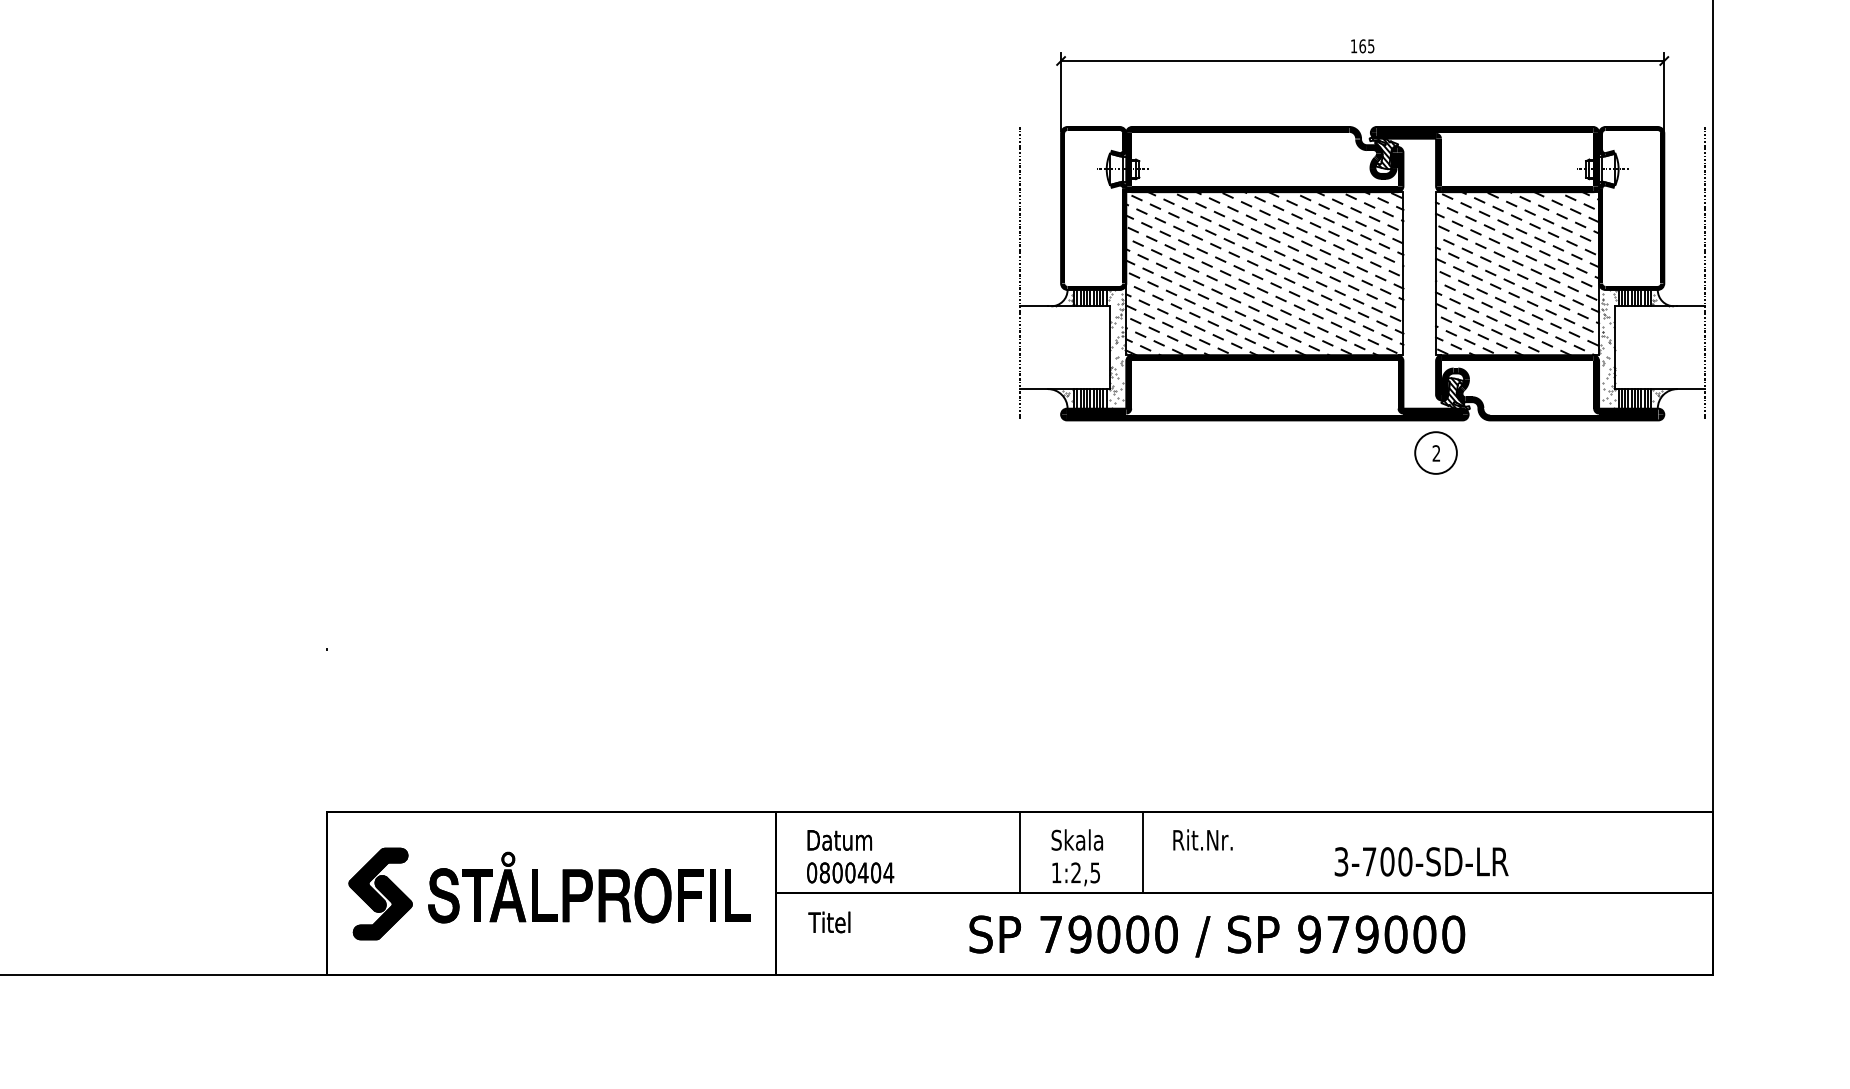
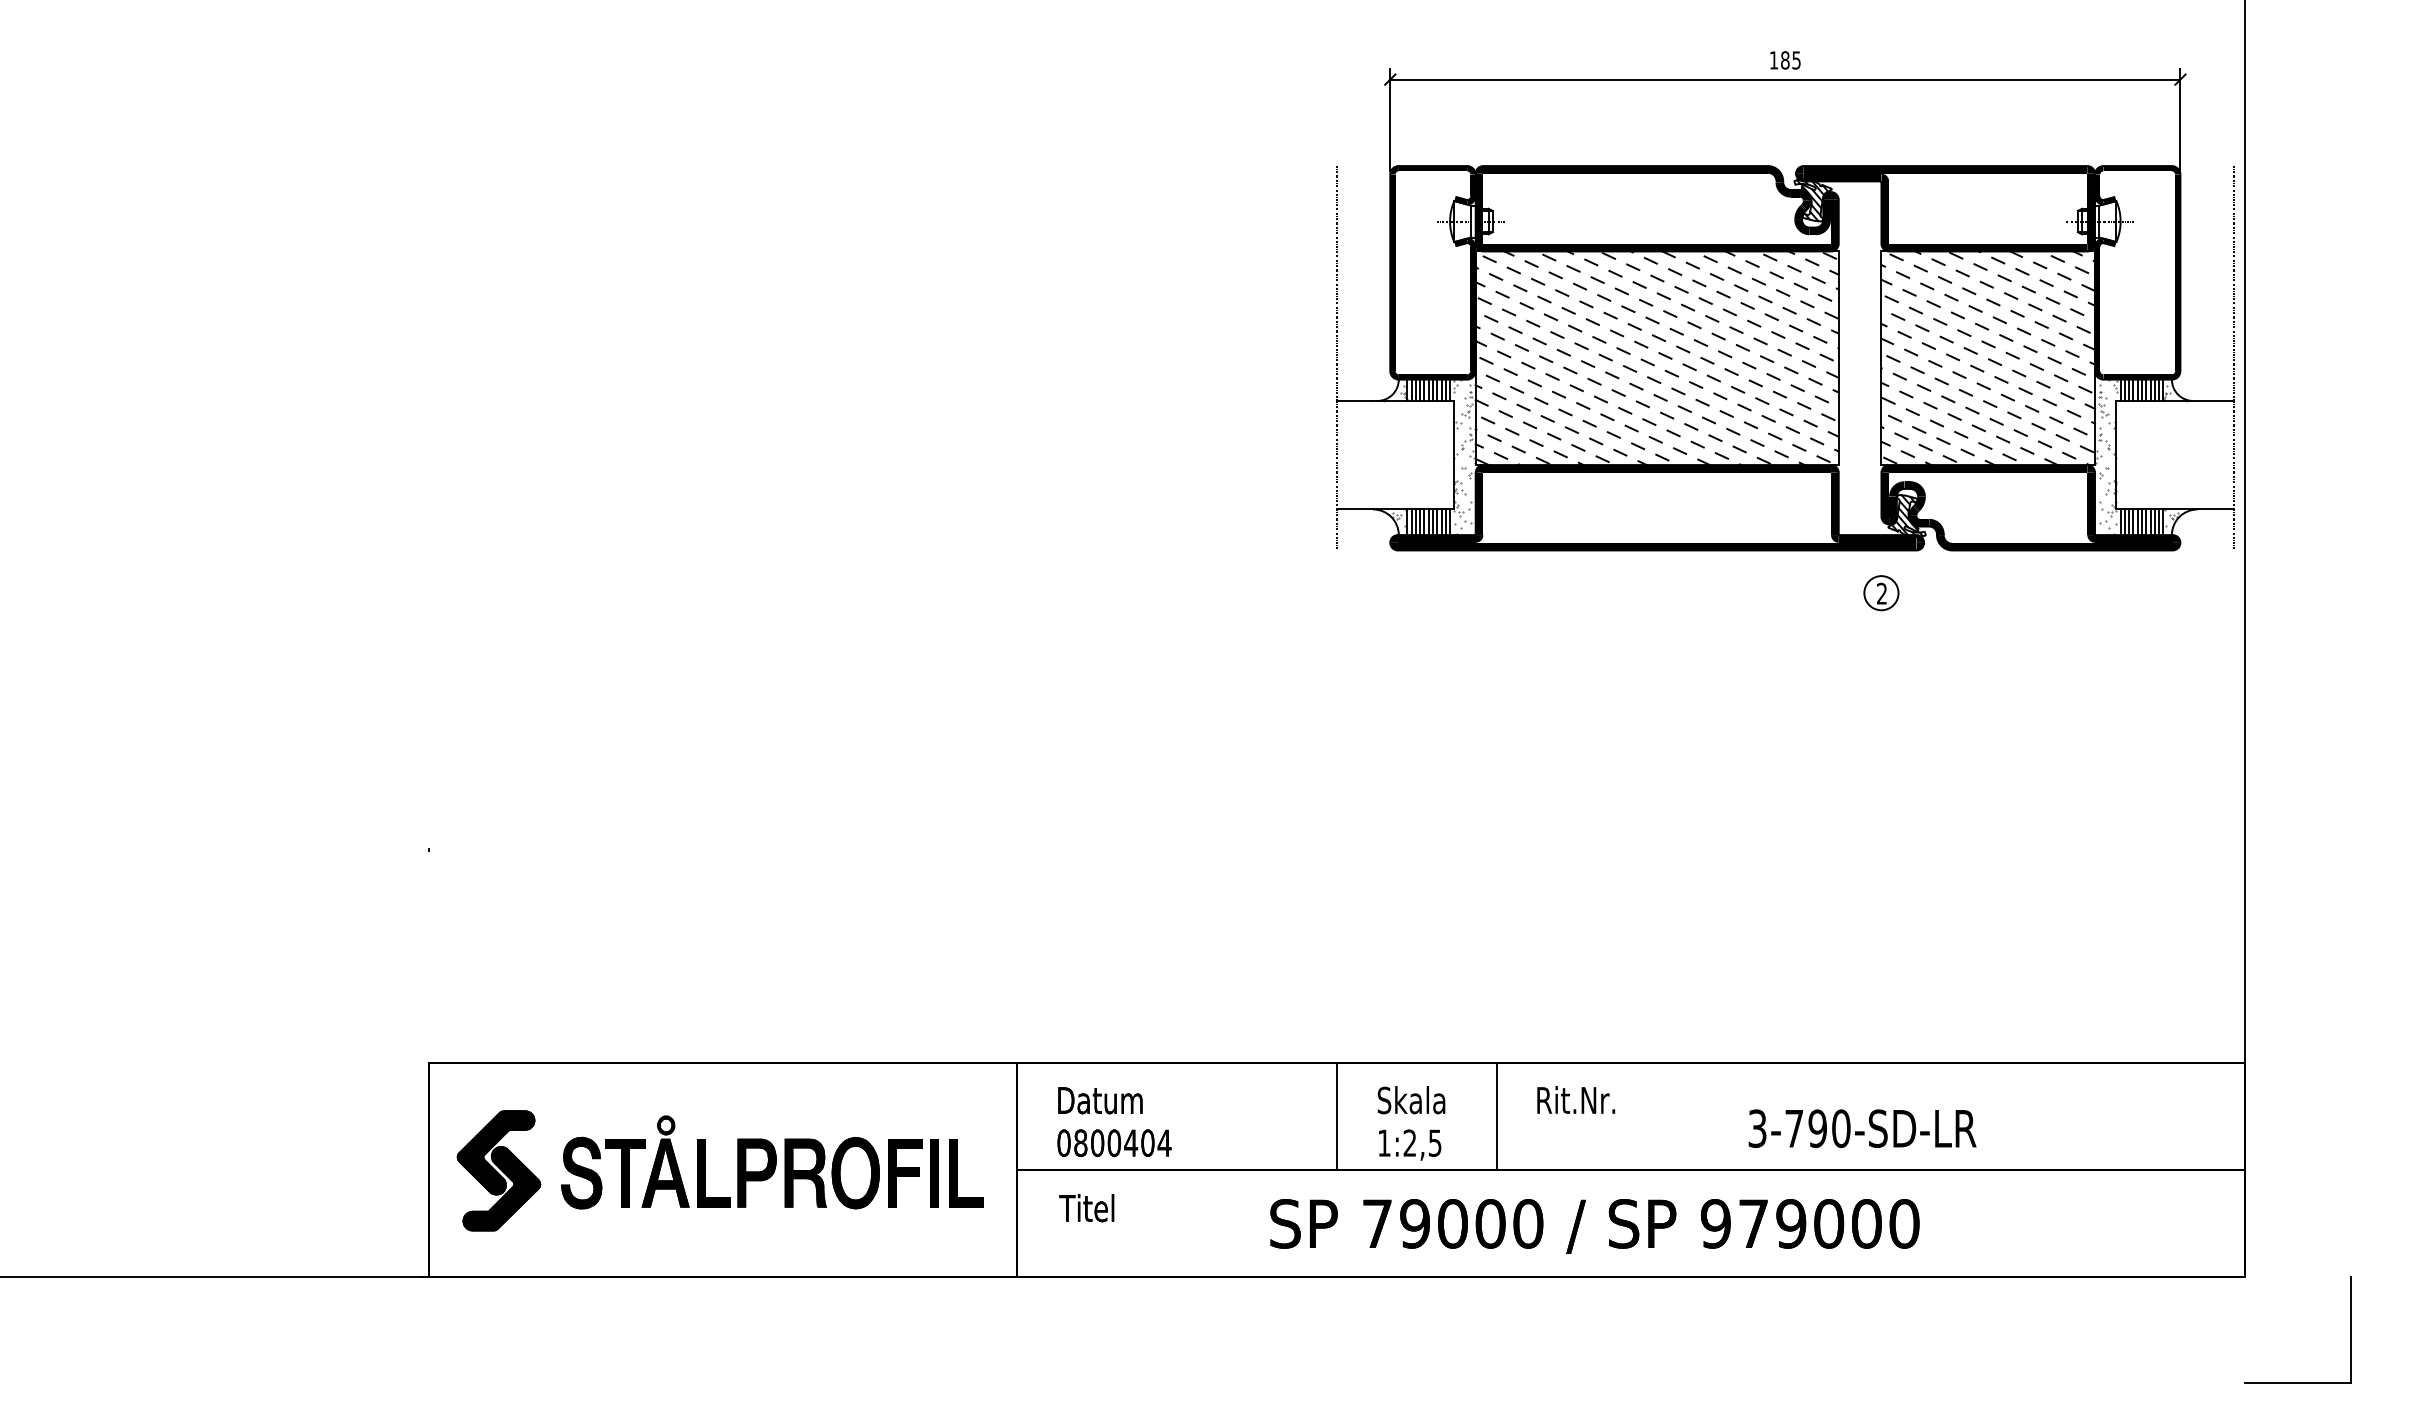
text: (1362, 46) -> (1785, 60), 165 -> 185
circle: (1436, 453) -> (1881, 593), size x0.62
text: (1387, 861) -> (1817, 1128), 3-700-SD-LR -> 3-790-SD-LR
part: (1794, 1015) -> (2350, 1329), added

